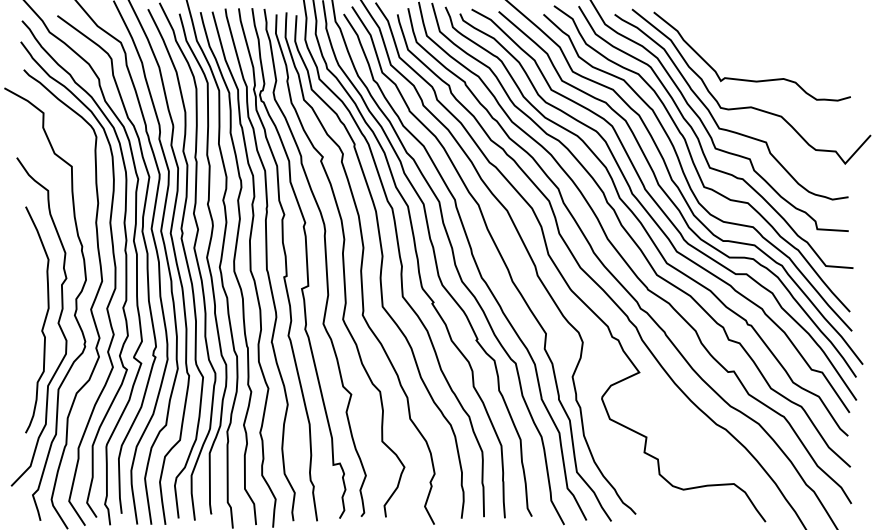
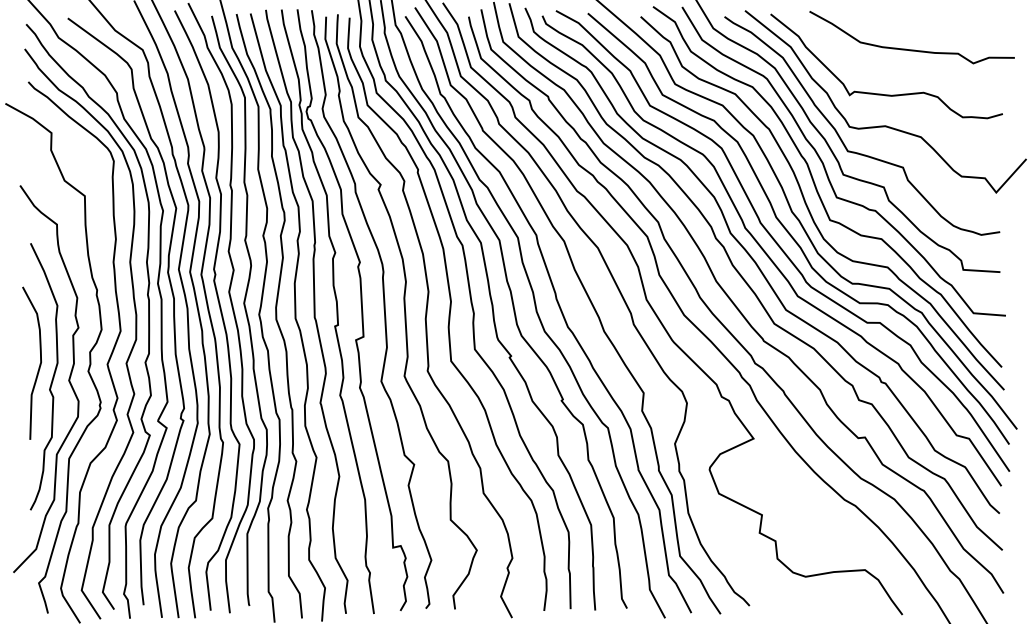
curve: (773, 42) -> (911, 49), added
curve: (33, 308) -> (39, 363), added

